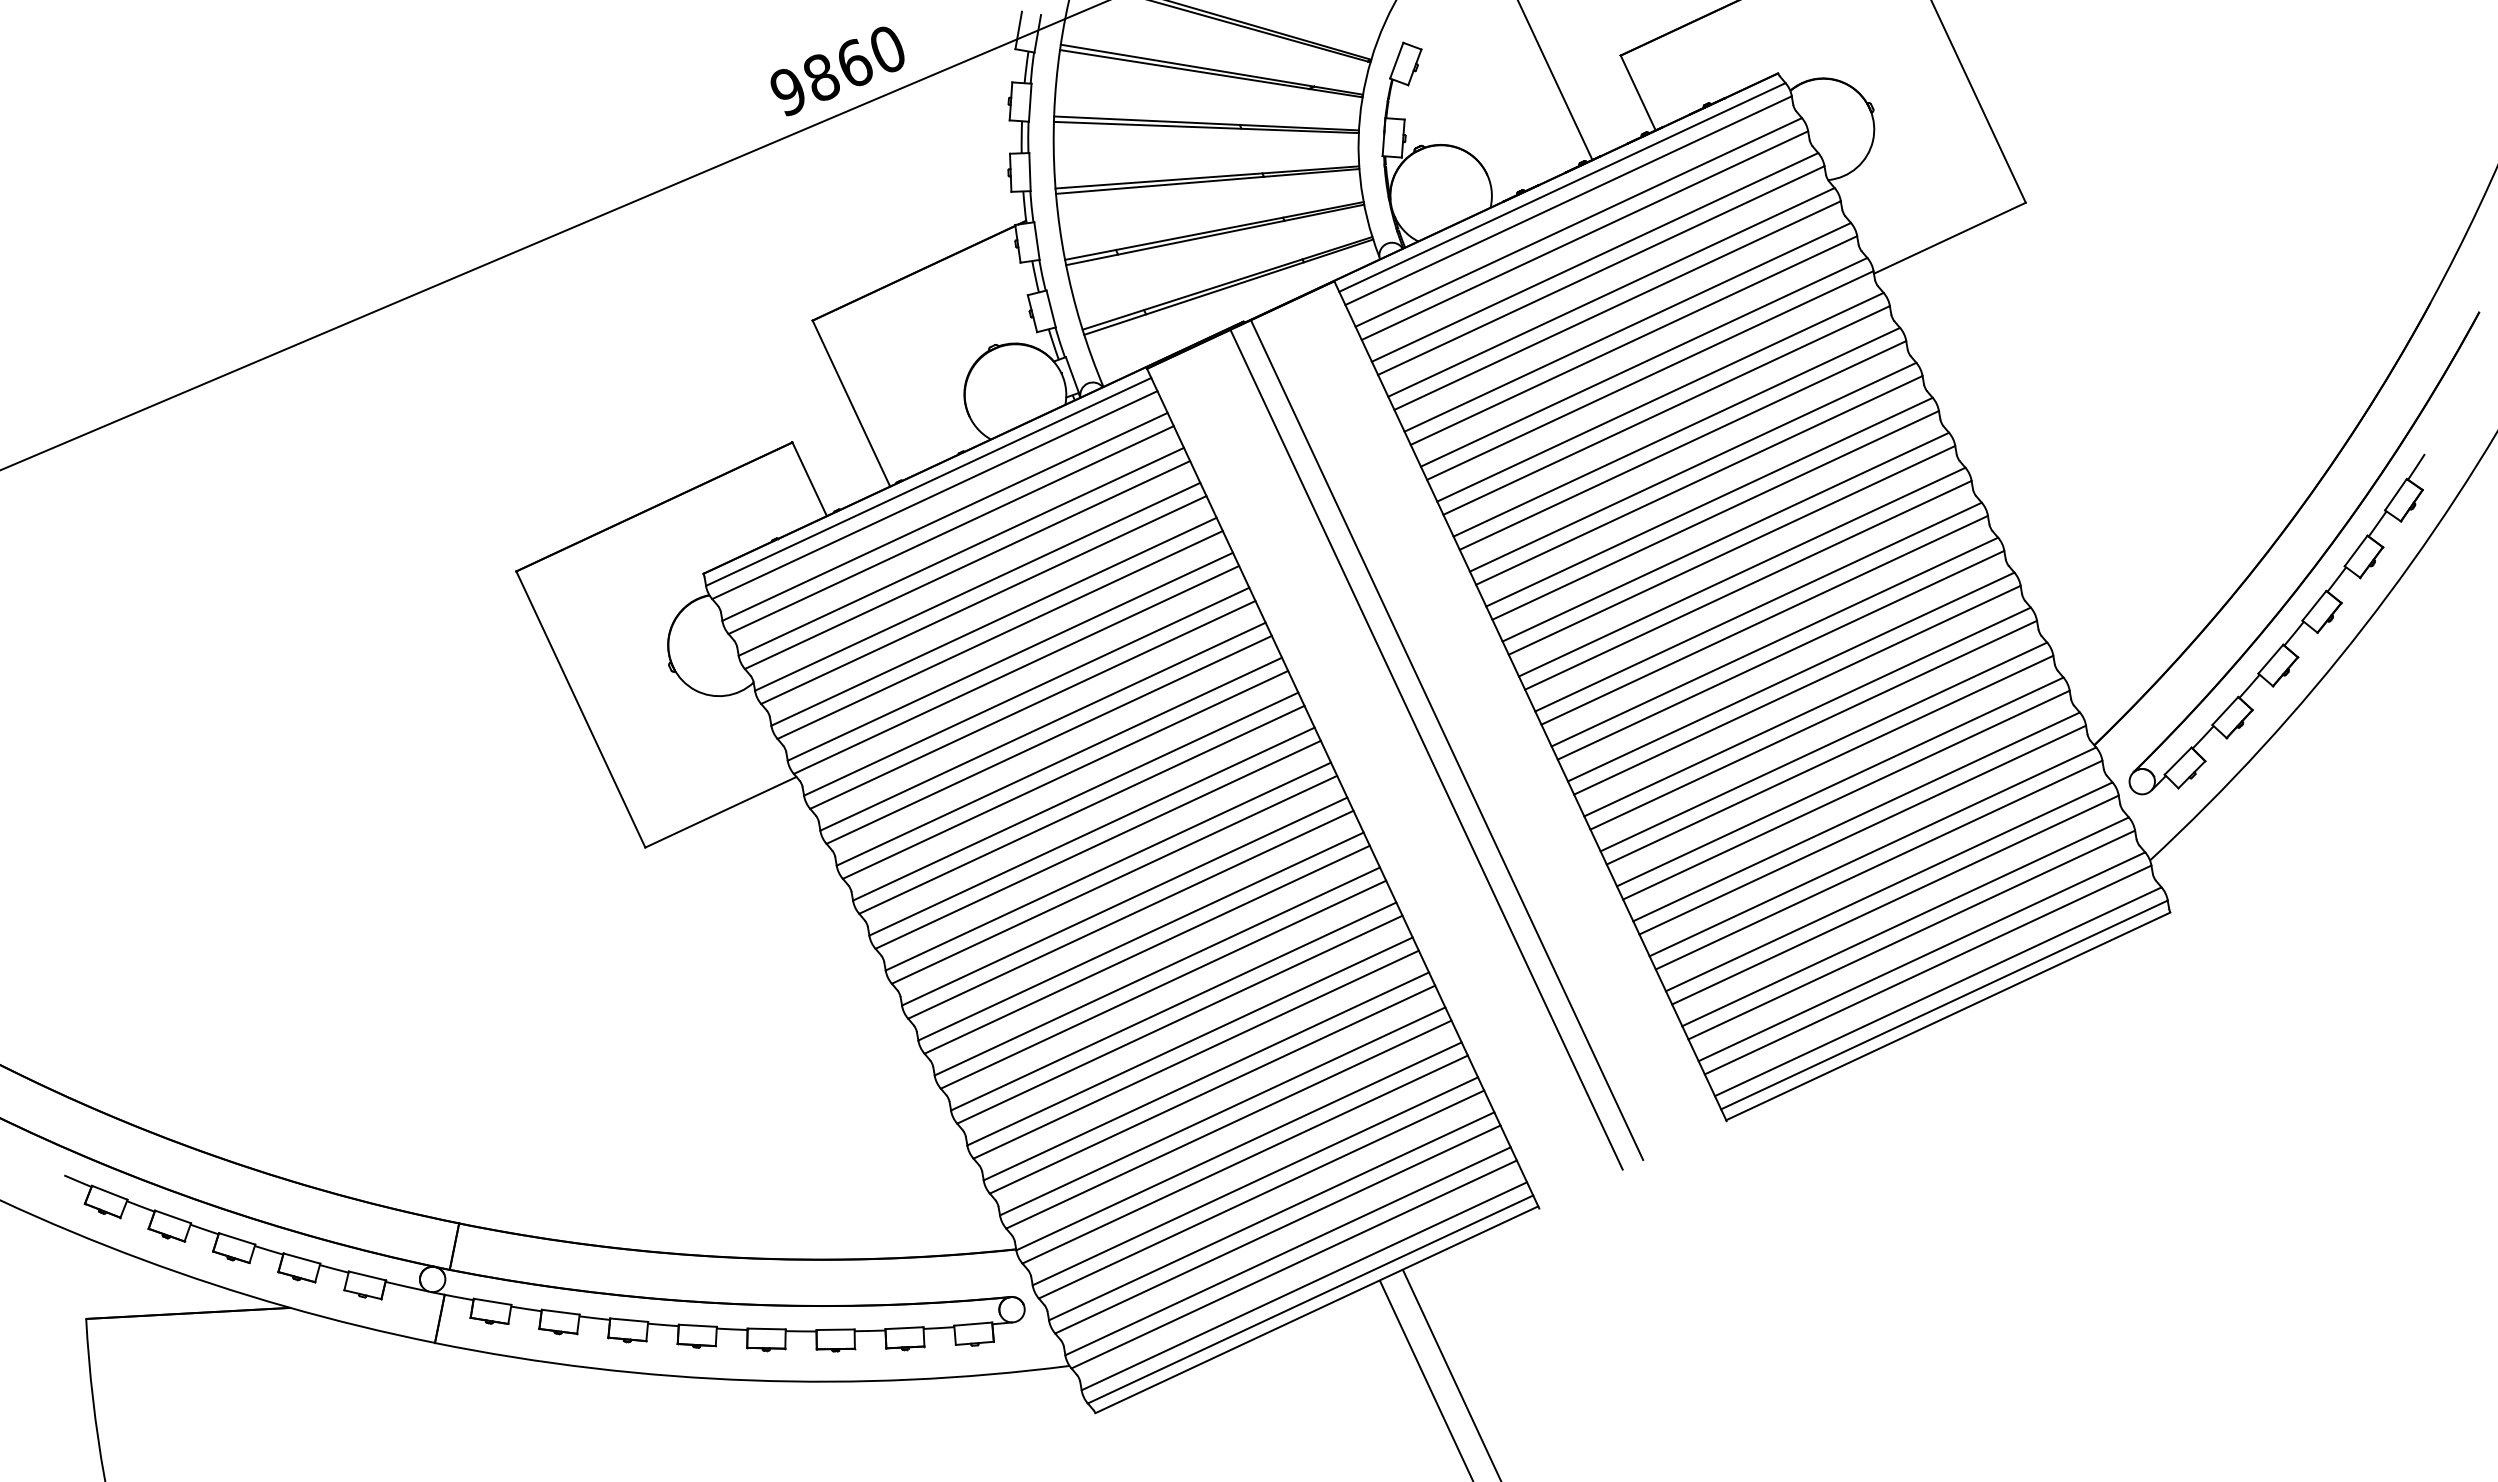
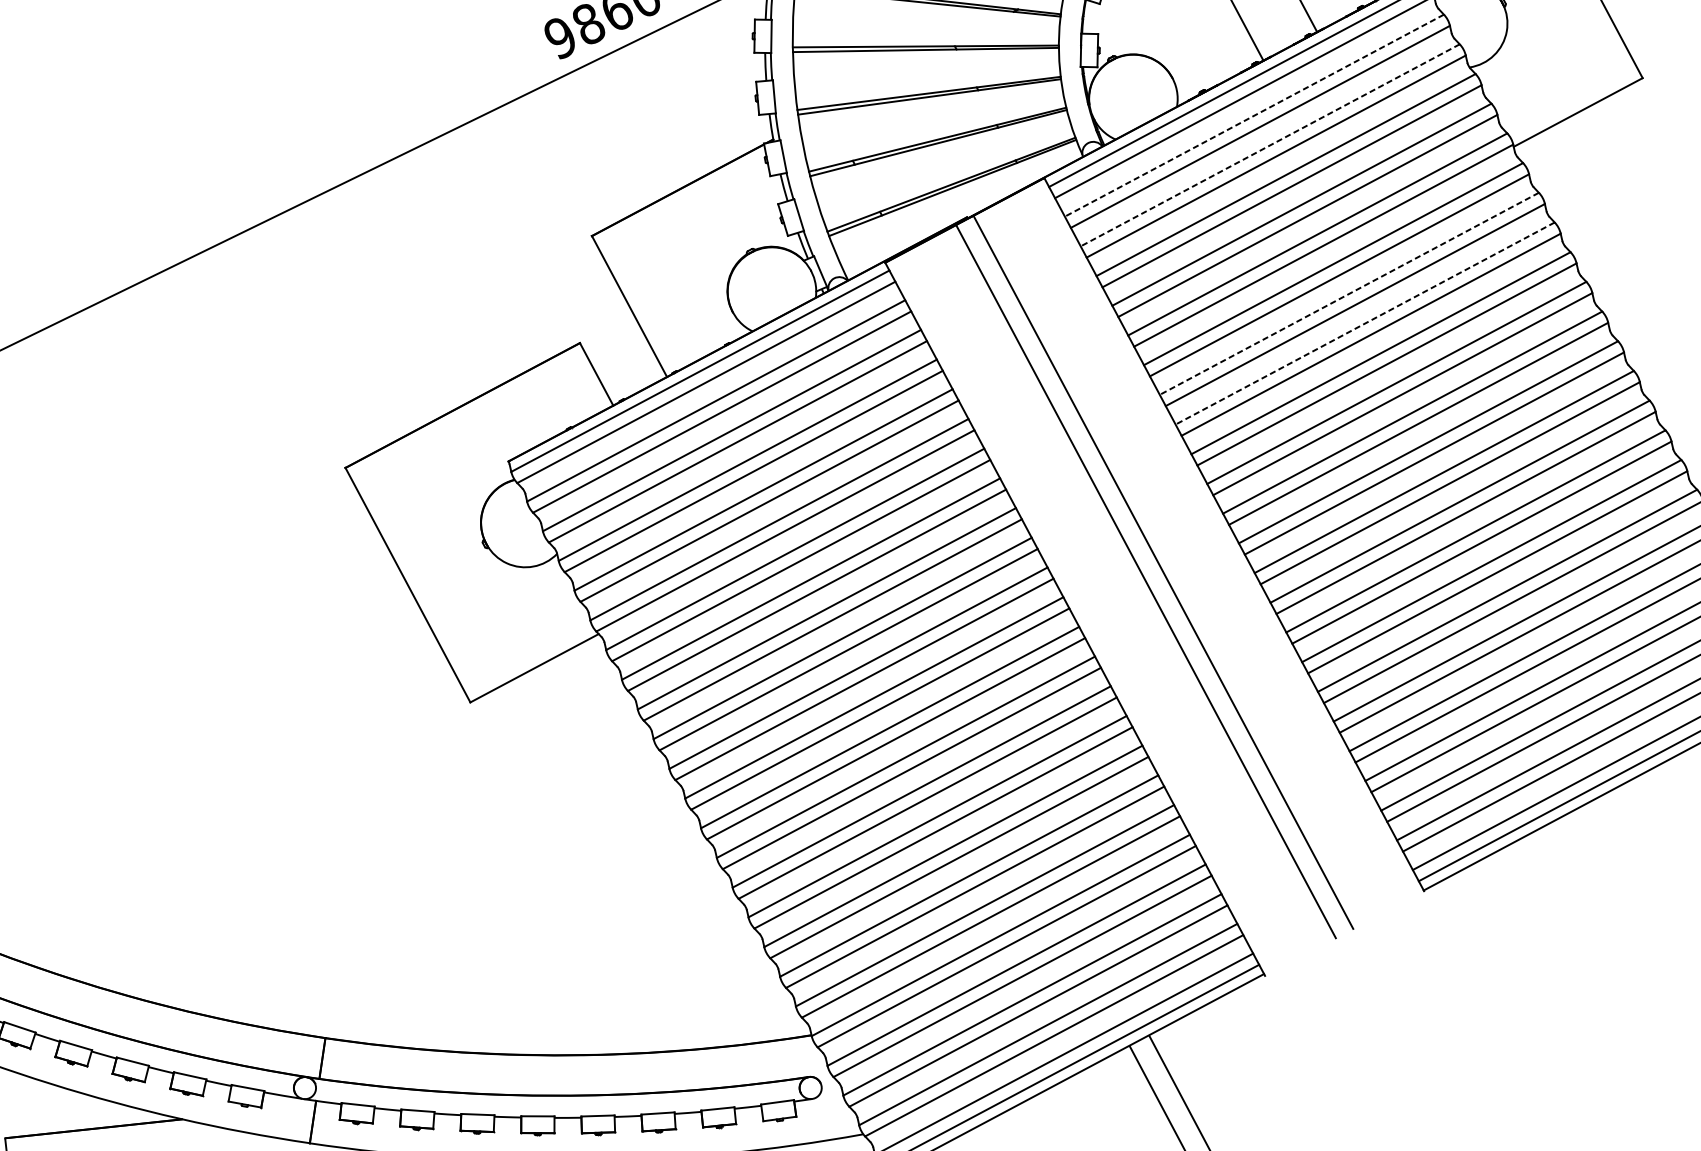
line: (1578, 222) -> (1254, 115), solid -> dashed
line: (1594, 257) -> (1269, 145), solid -> dashed
line: (1676, 432) -> (1349, 294), solid -> dashed
line: (1692, 467) -> (1364, 323), solid -> dashed

